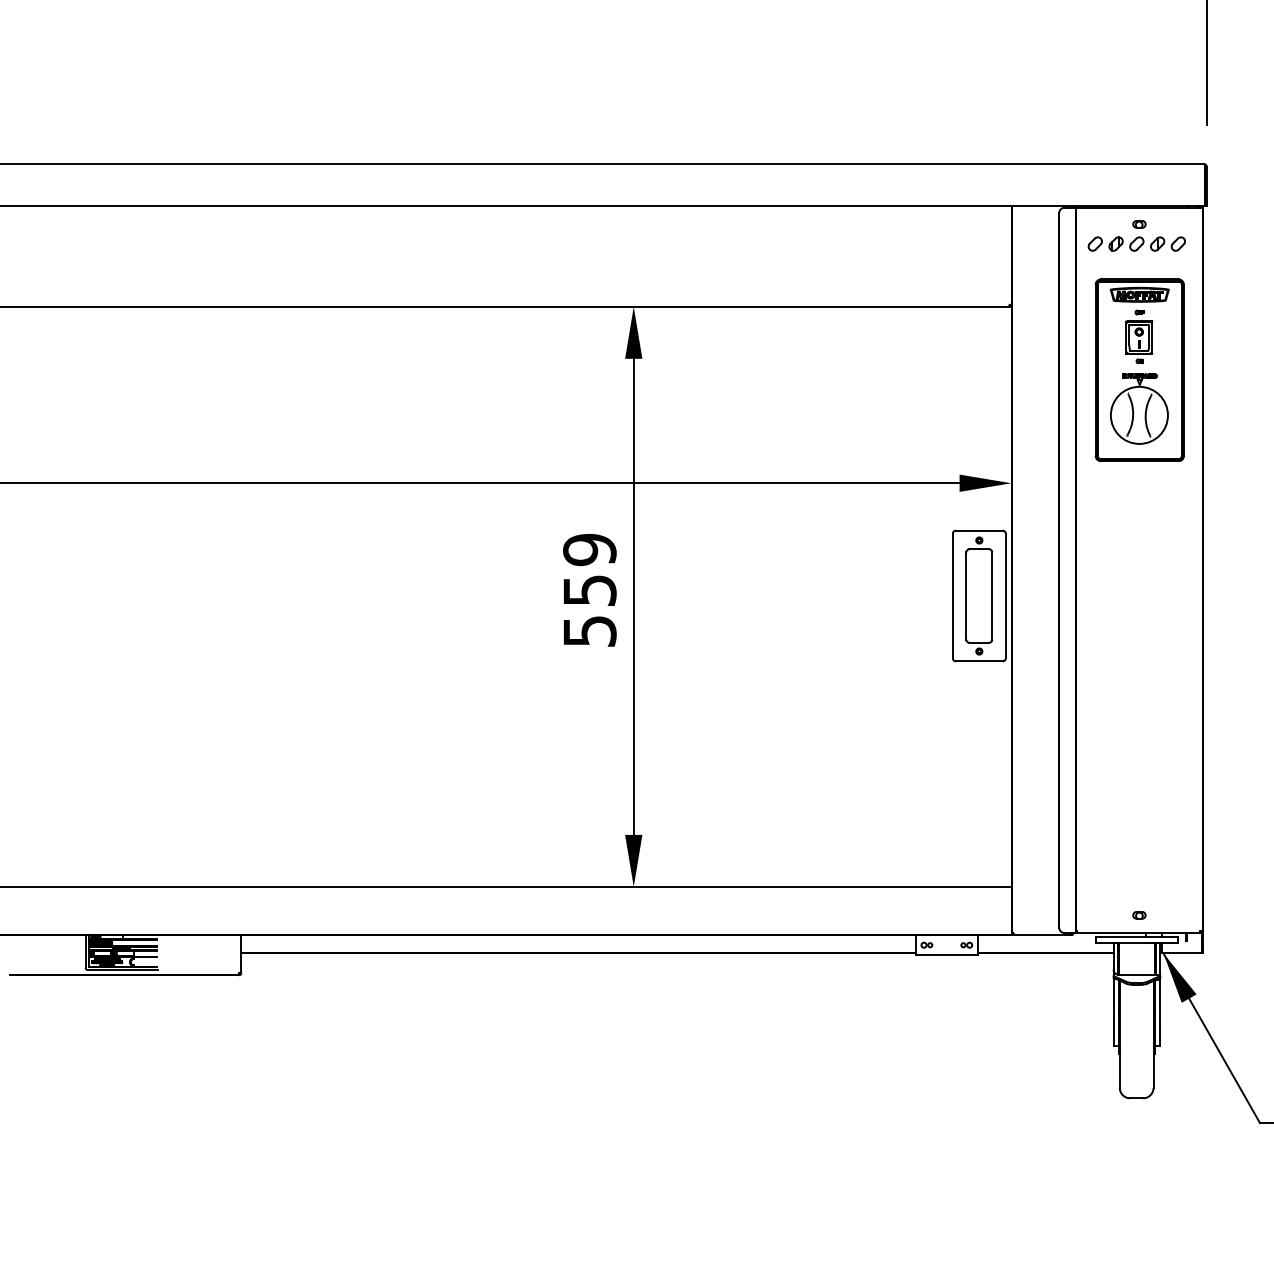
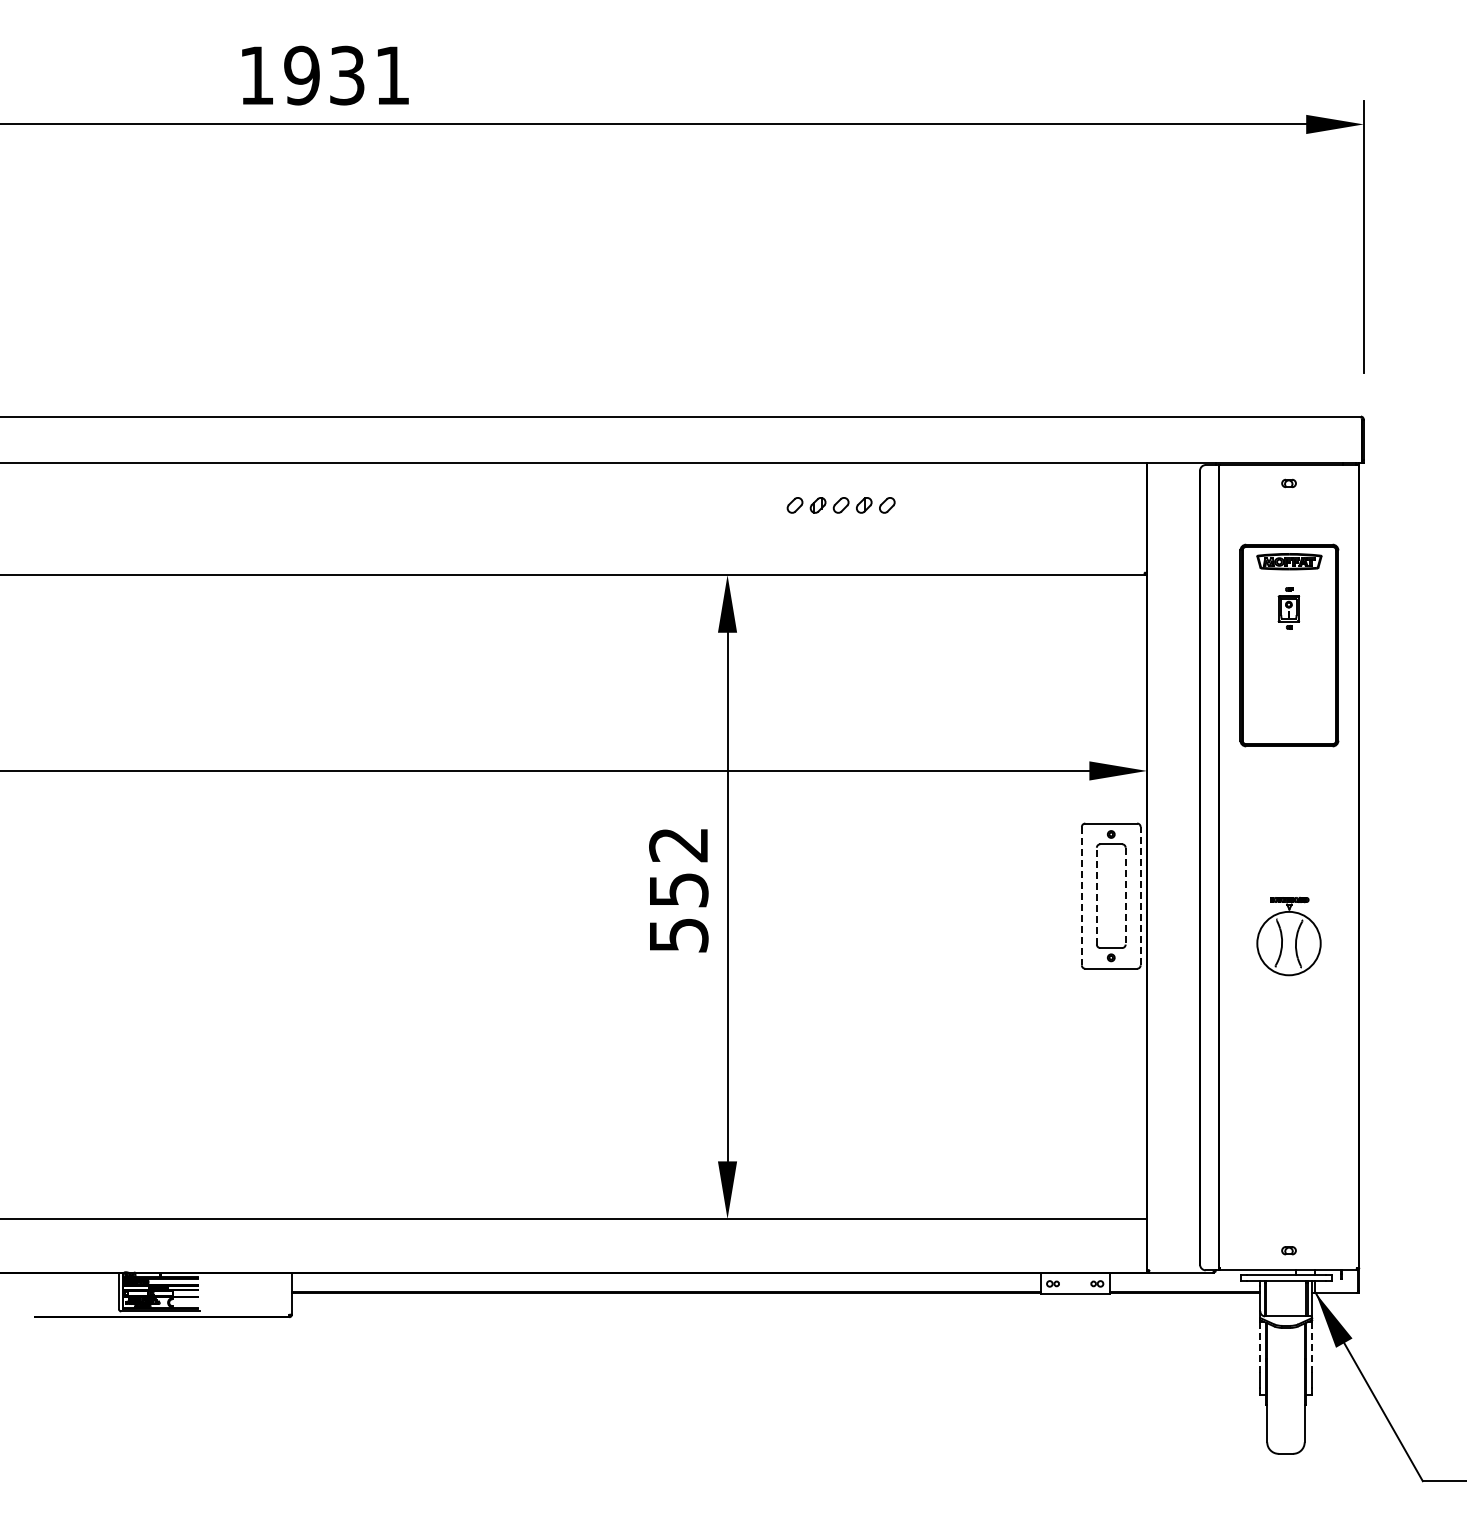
part: (1136, 244) -> (840, 505), moved
part: (1138, 336) -> (1288, 608), size x0.7
part: (1138, 409) -> (1288, 936), moved
text: (589, 549) -> (678, 844), 559 -> 552
line: (966, 595) -> (1096, 895), solid -> dashed
line: (1005, 595) -> (1140, 895), solid -> dashed
line: (952, 596) -> (1081, 896), solid -> dashed
line: (992, 596) -> (1125, 896), solid -> dashed
line: (1113, 1002) -> (1260, 1347), solid -> dashed
line: (1160, 1002) -> (1312, 1347), solid -> dashed

